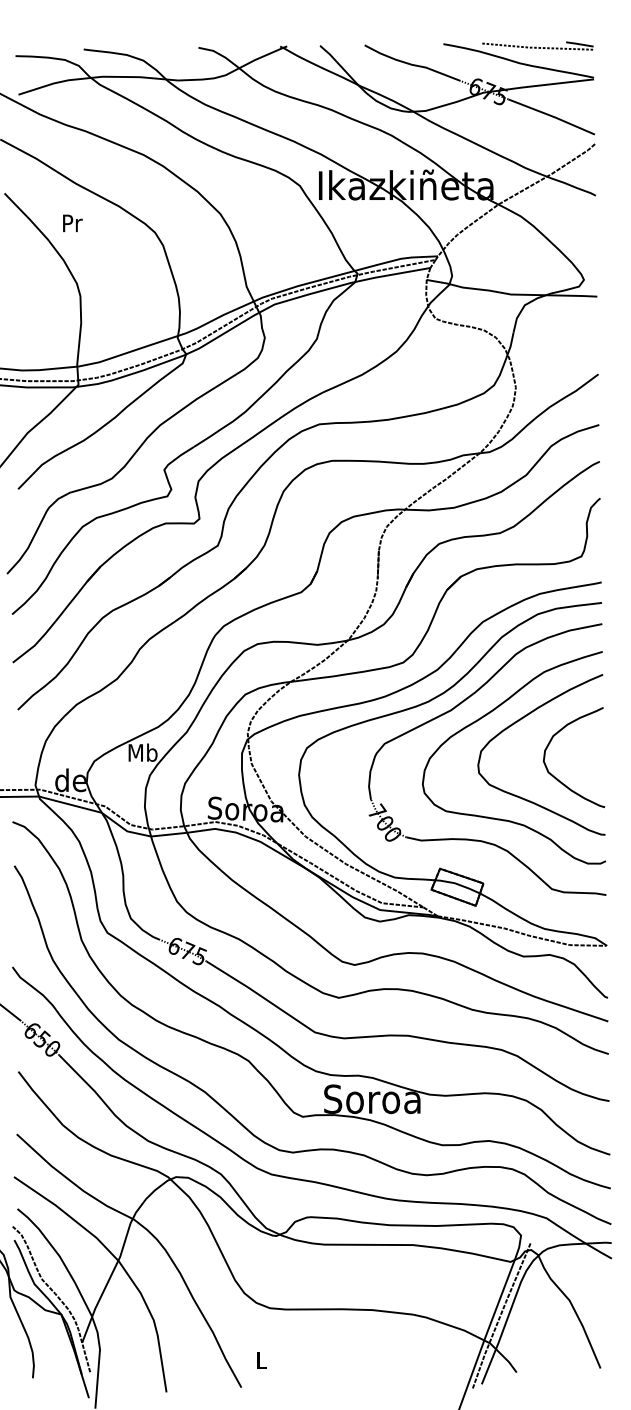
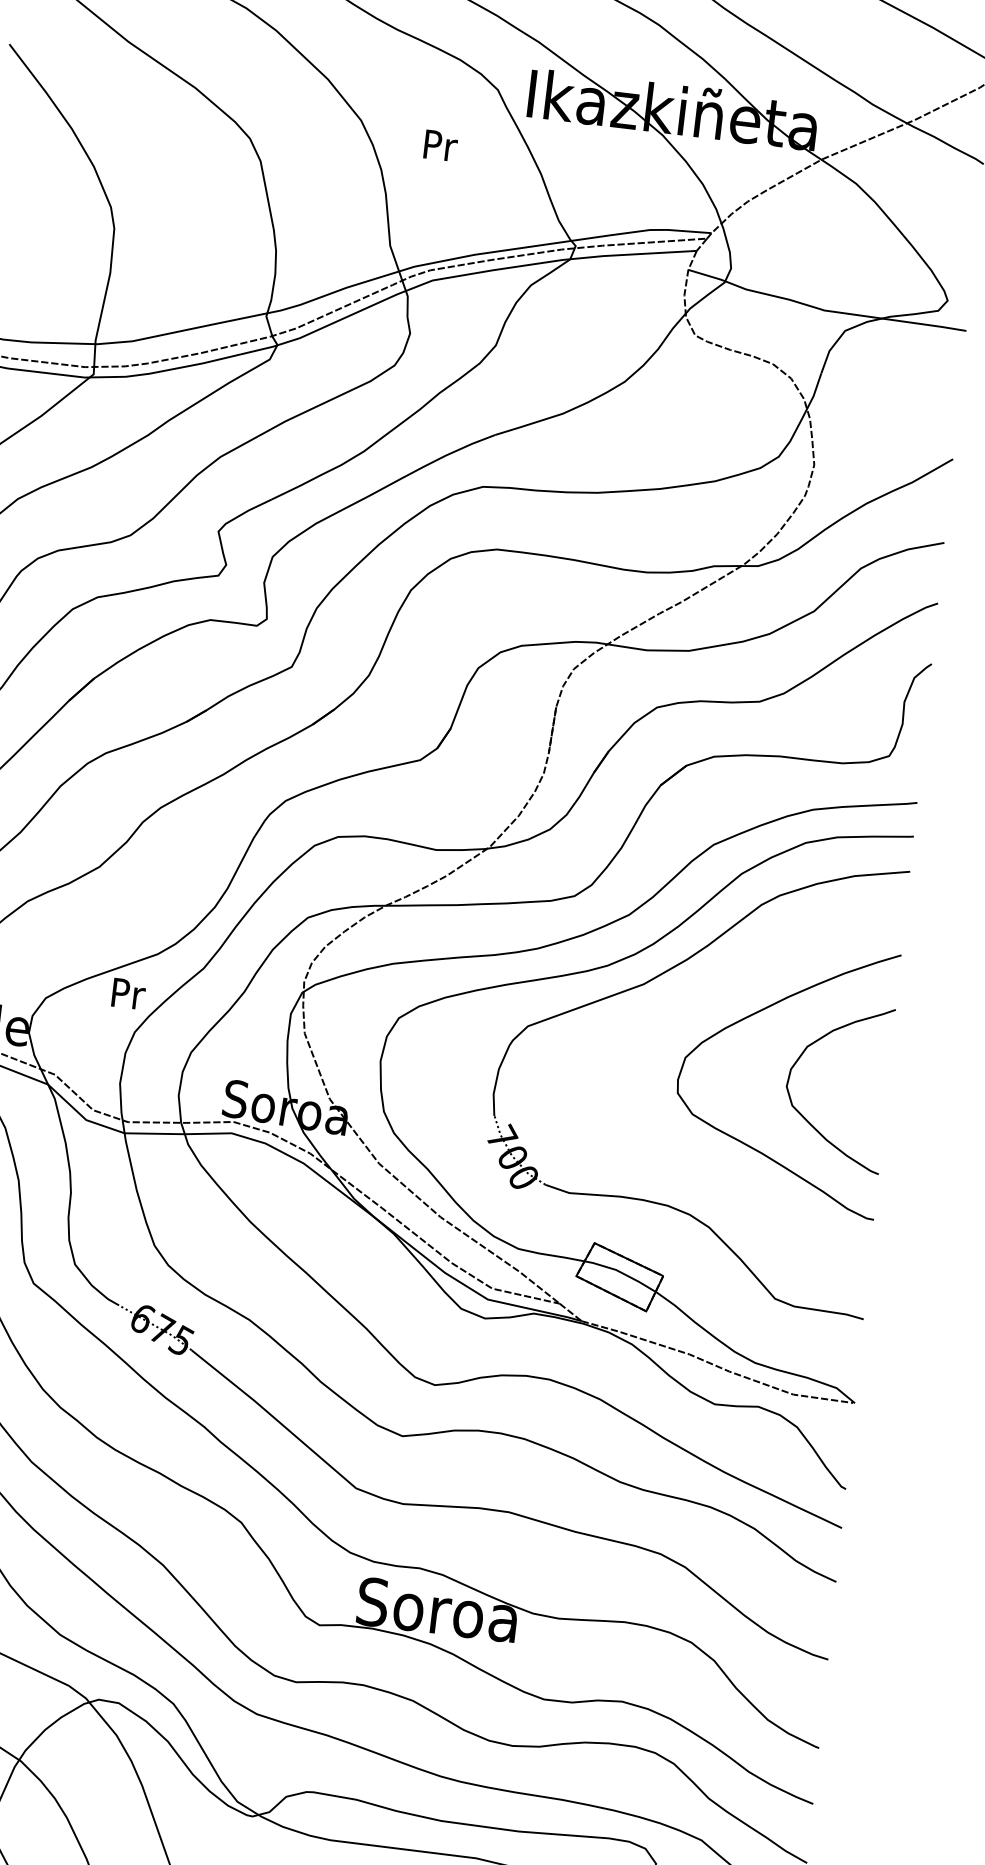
text: (72, 223) -> (440, 145), moved
curve: (487, 715) -> (702, 999), removed
text: (142, 752) -> (126, 993), Mb -> Pr

